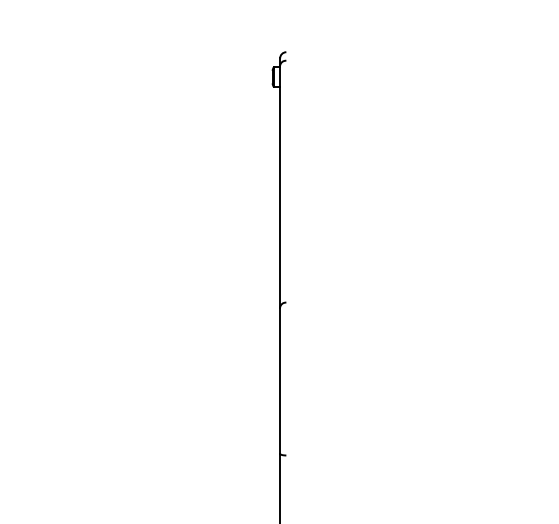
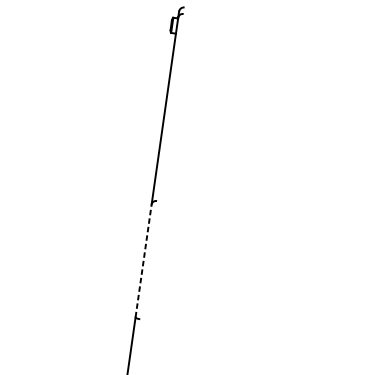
line: (280, 380) -> (143, 260), solid -> dashed

